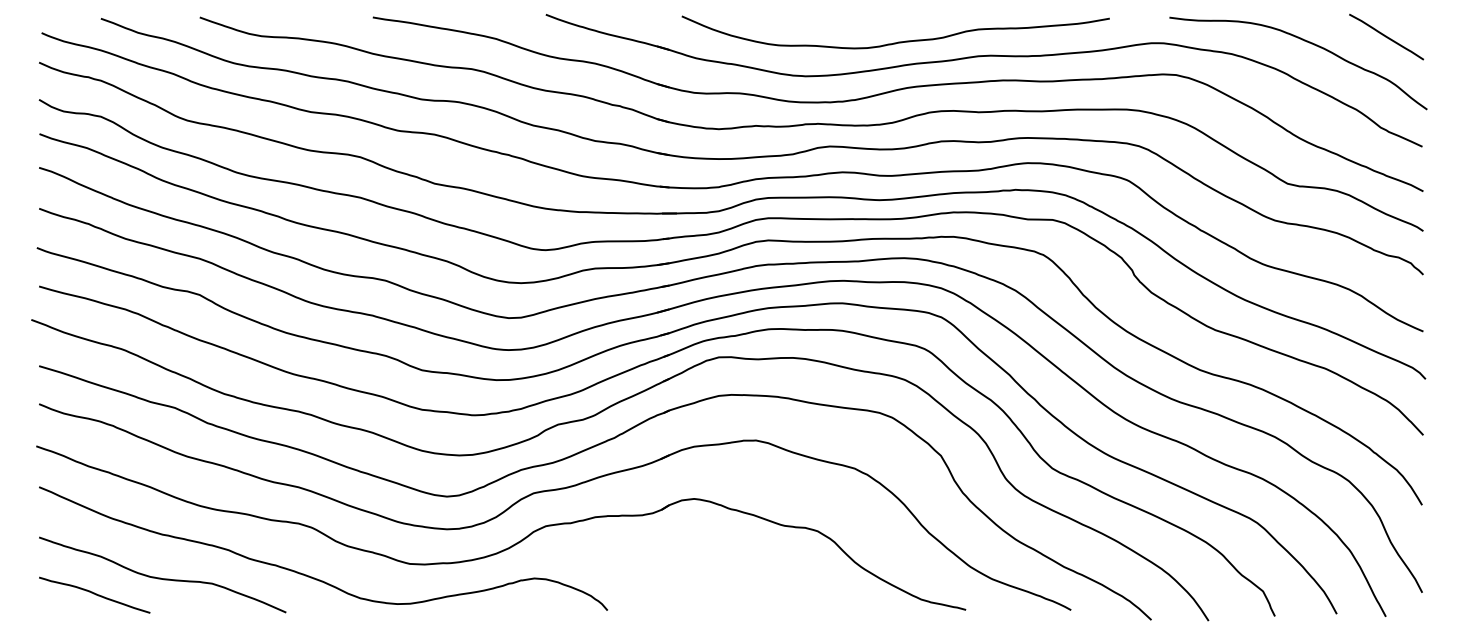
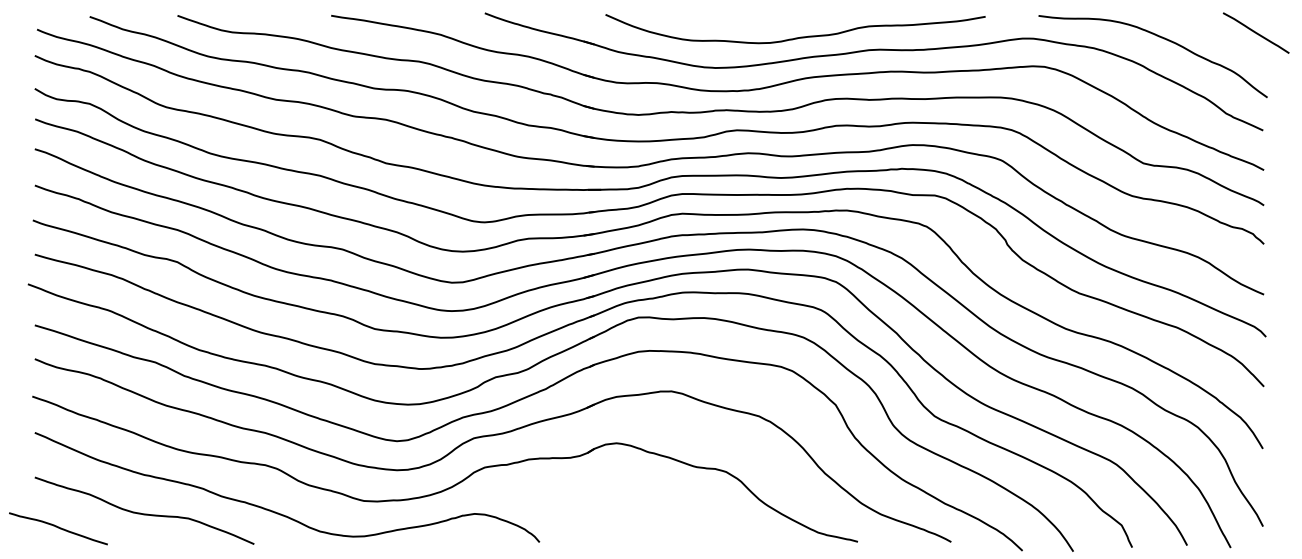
line: (1386, 36) -> (1256, 32), moved
curve: (94, 594) -> (58, 528), moved

